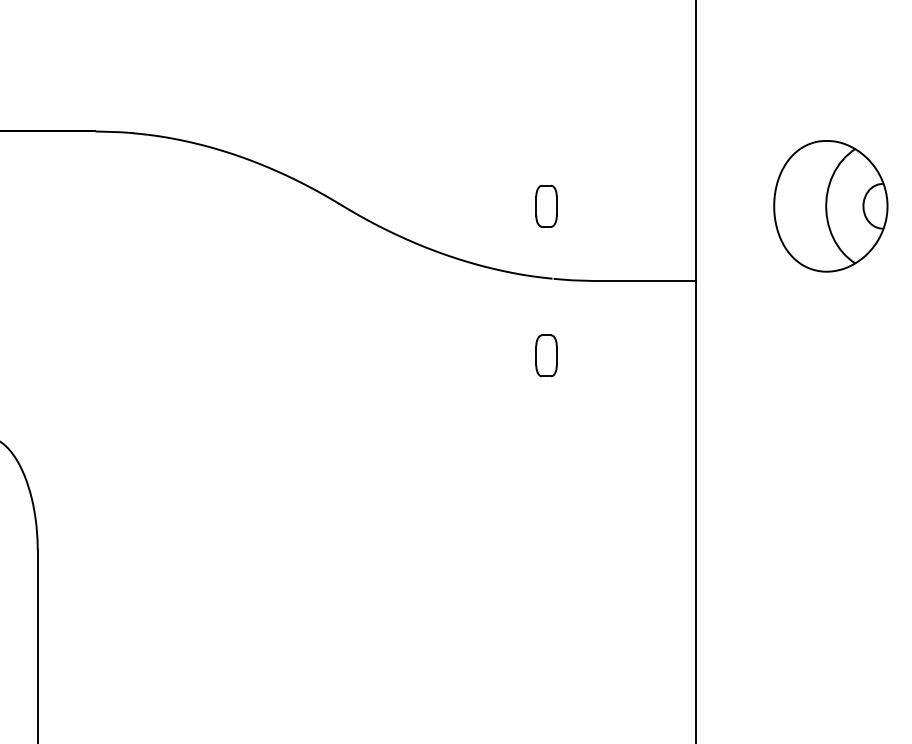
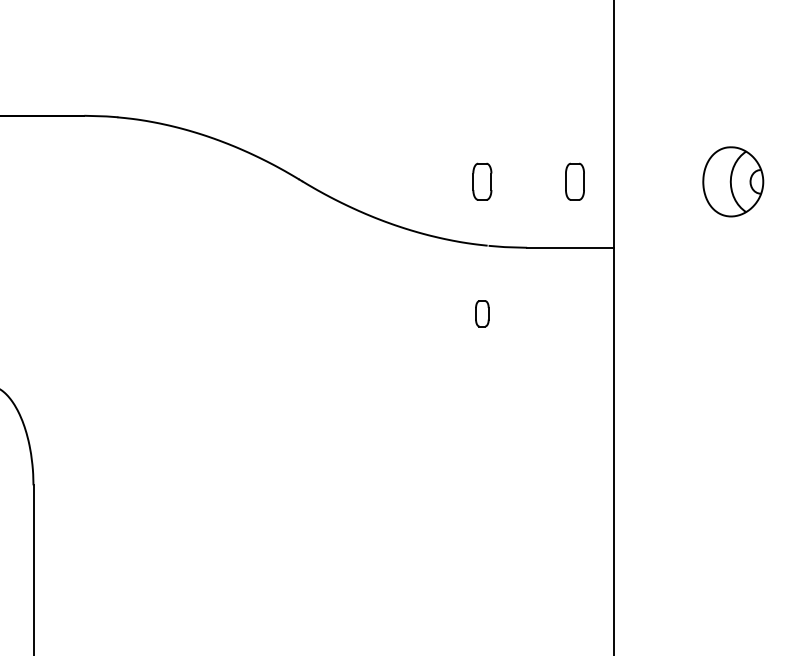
part: (651, 206) -> (574, 181), added
part: (830, 206) -> (732, 181), size x0.6
part: (546, 355) -> (482, 313), size x0.7

